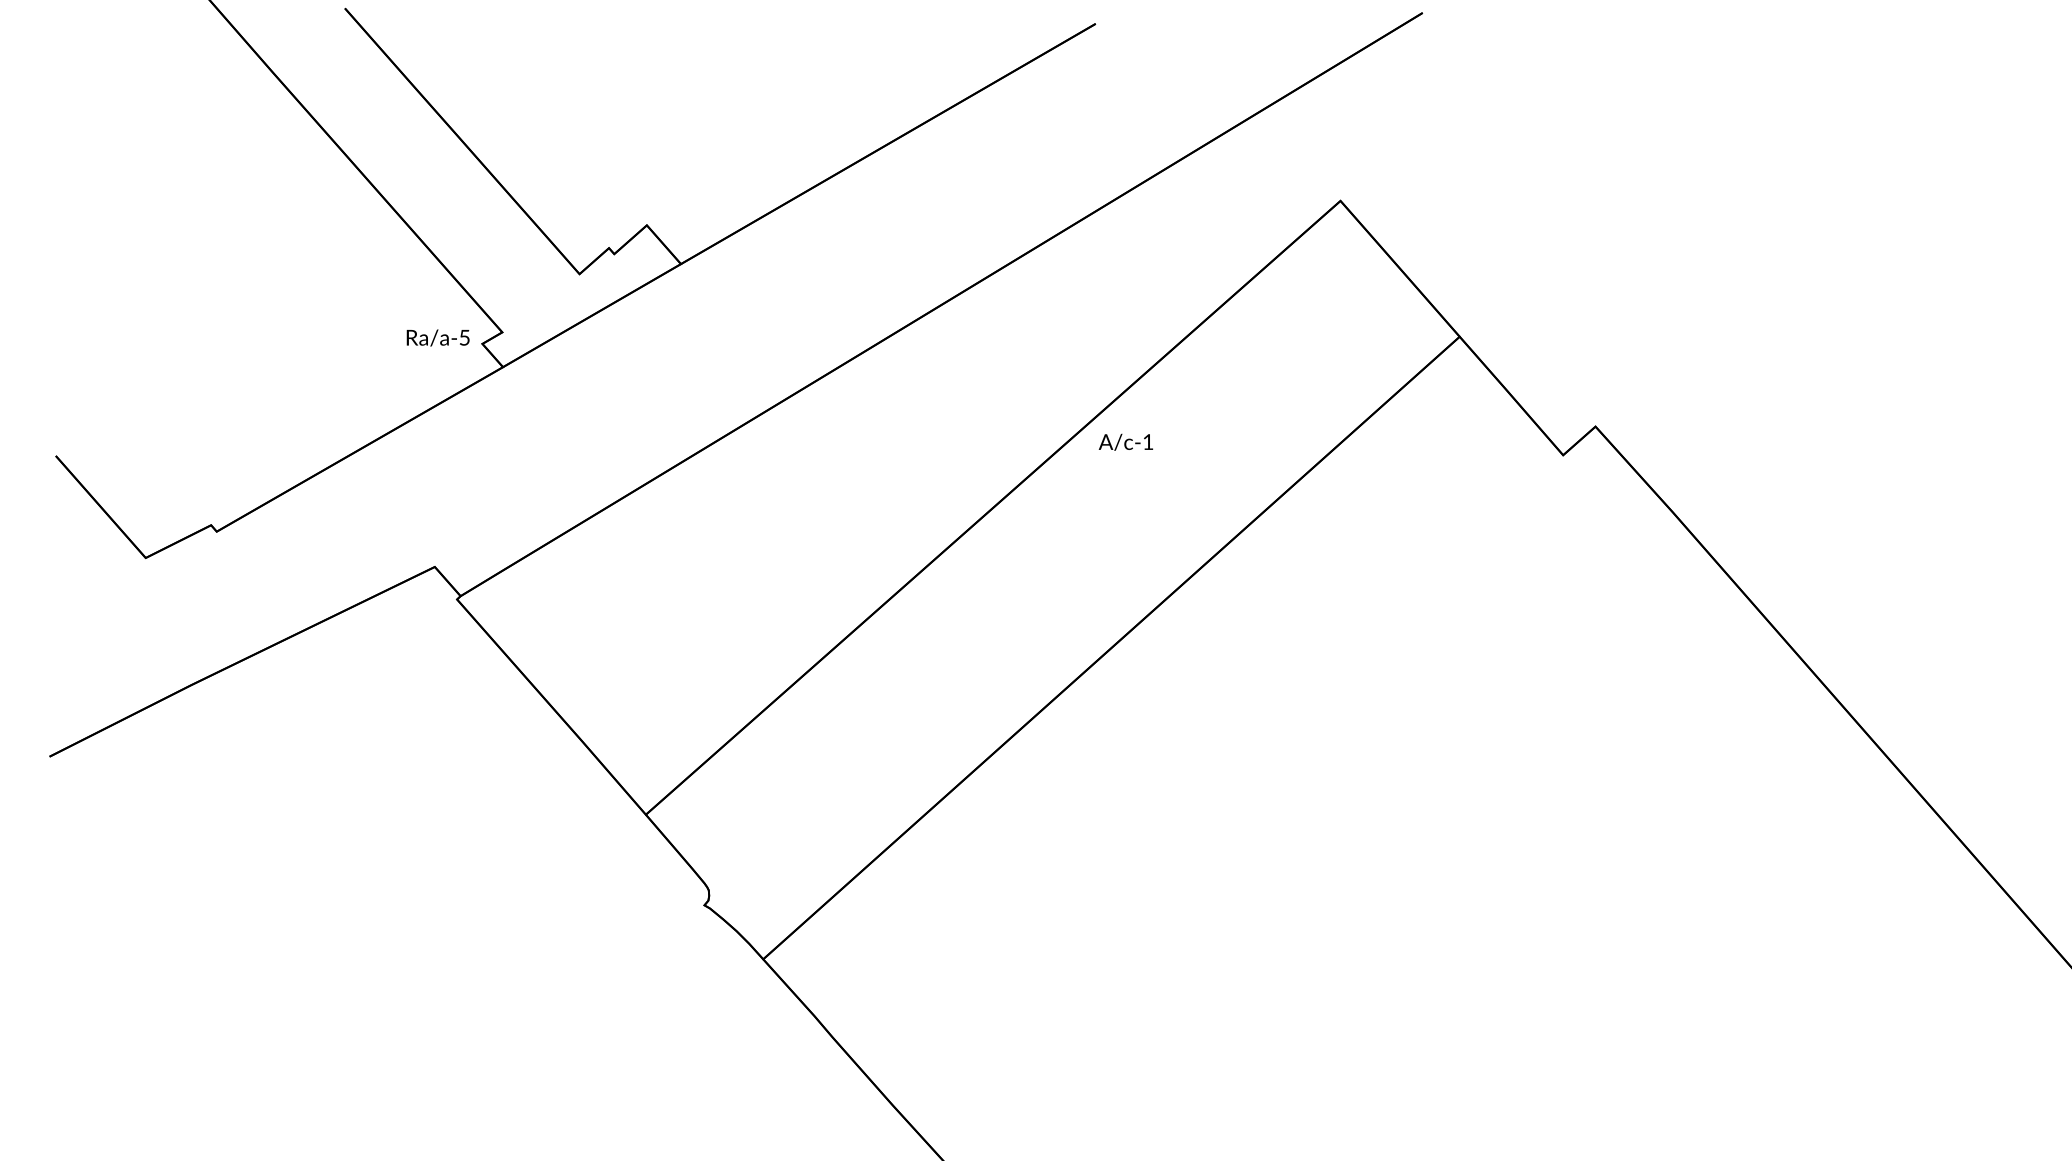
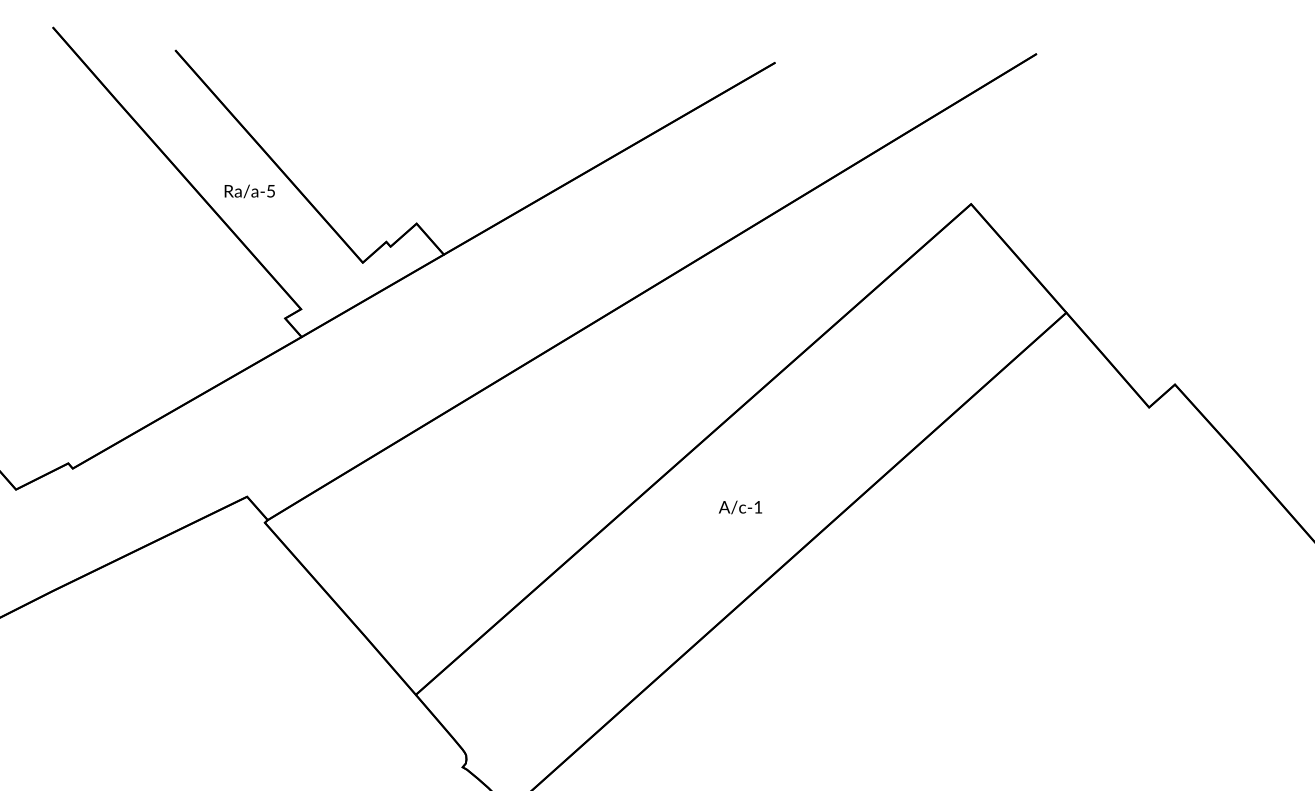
text: (437, 337) -> (249, 191), moved
text: (1125, 441) -> (740, 506), moved

